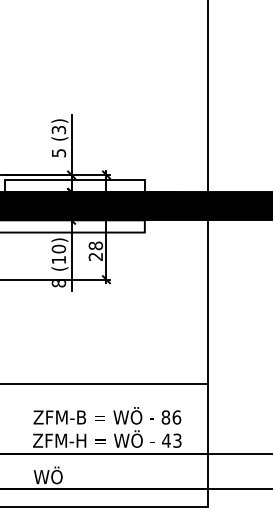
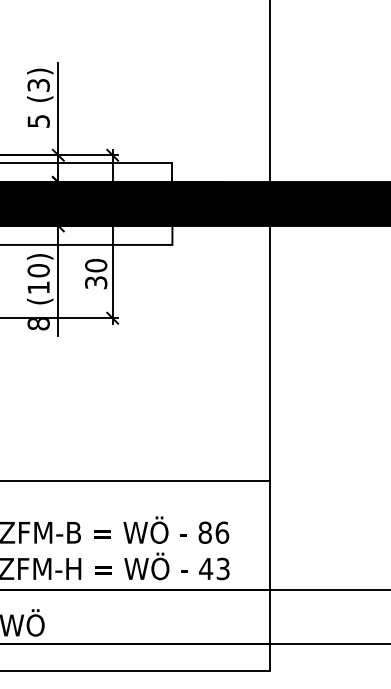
text: (95, 250) -> (95, 272), 28 -> 30

